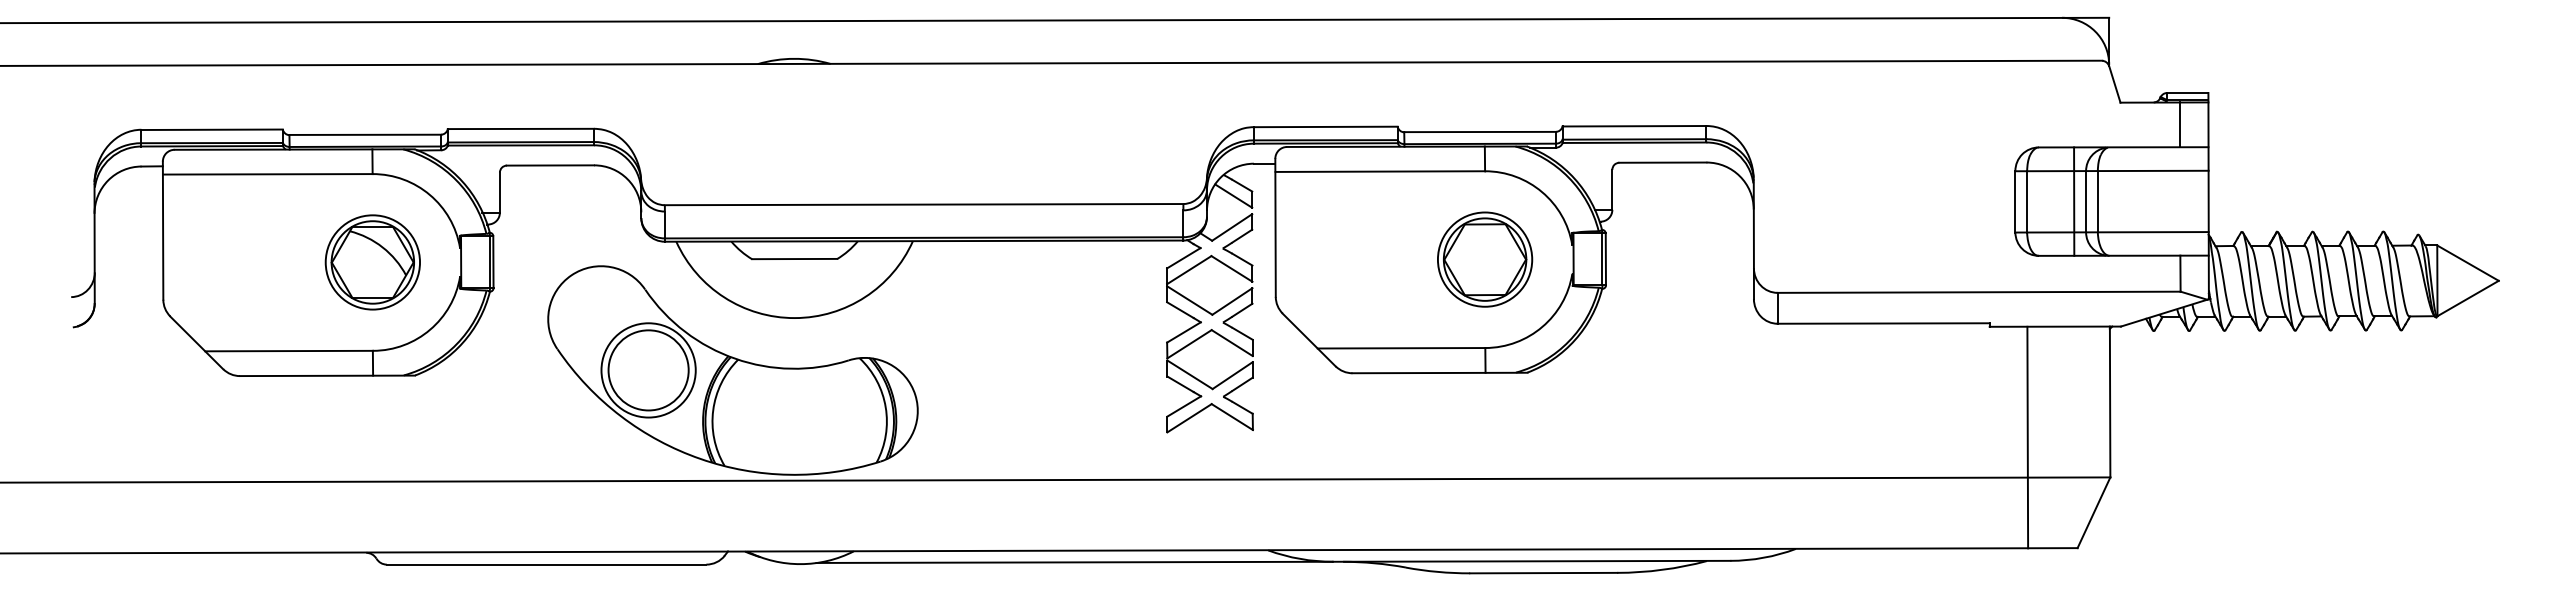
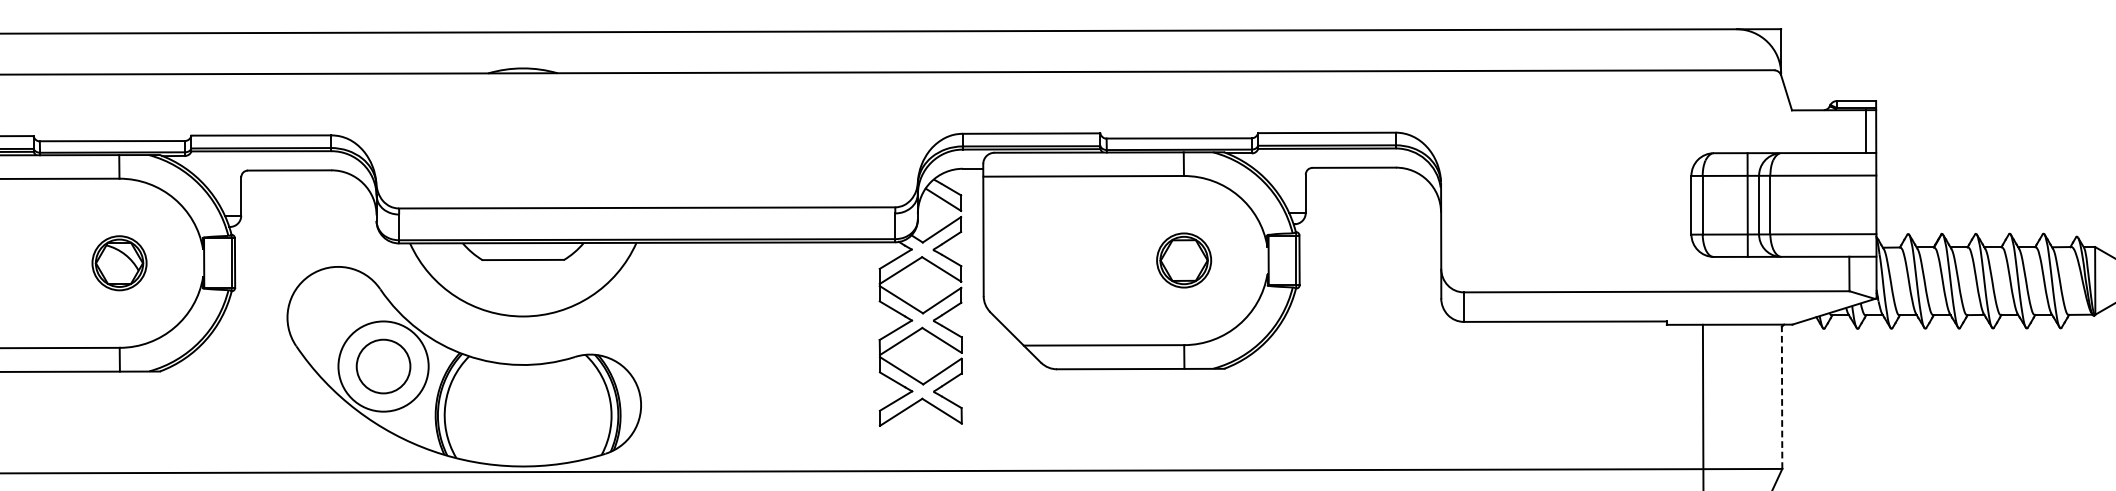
line: (2180, 124) -> (1866, 131), moved
part: (1485, 259) -> (1184, 260), size x0.6
part: (372, 262) -> (119, 263), size x0.6
circle: (648, 370) -> (383, 366), size x0.7
line: (2110, 401) -> (1782, 396), solid -> dashed

